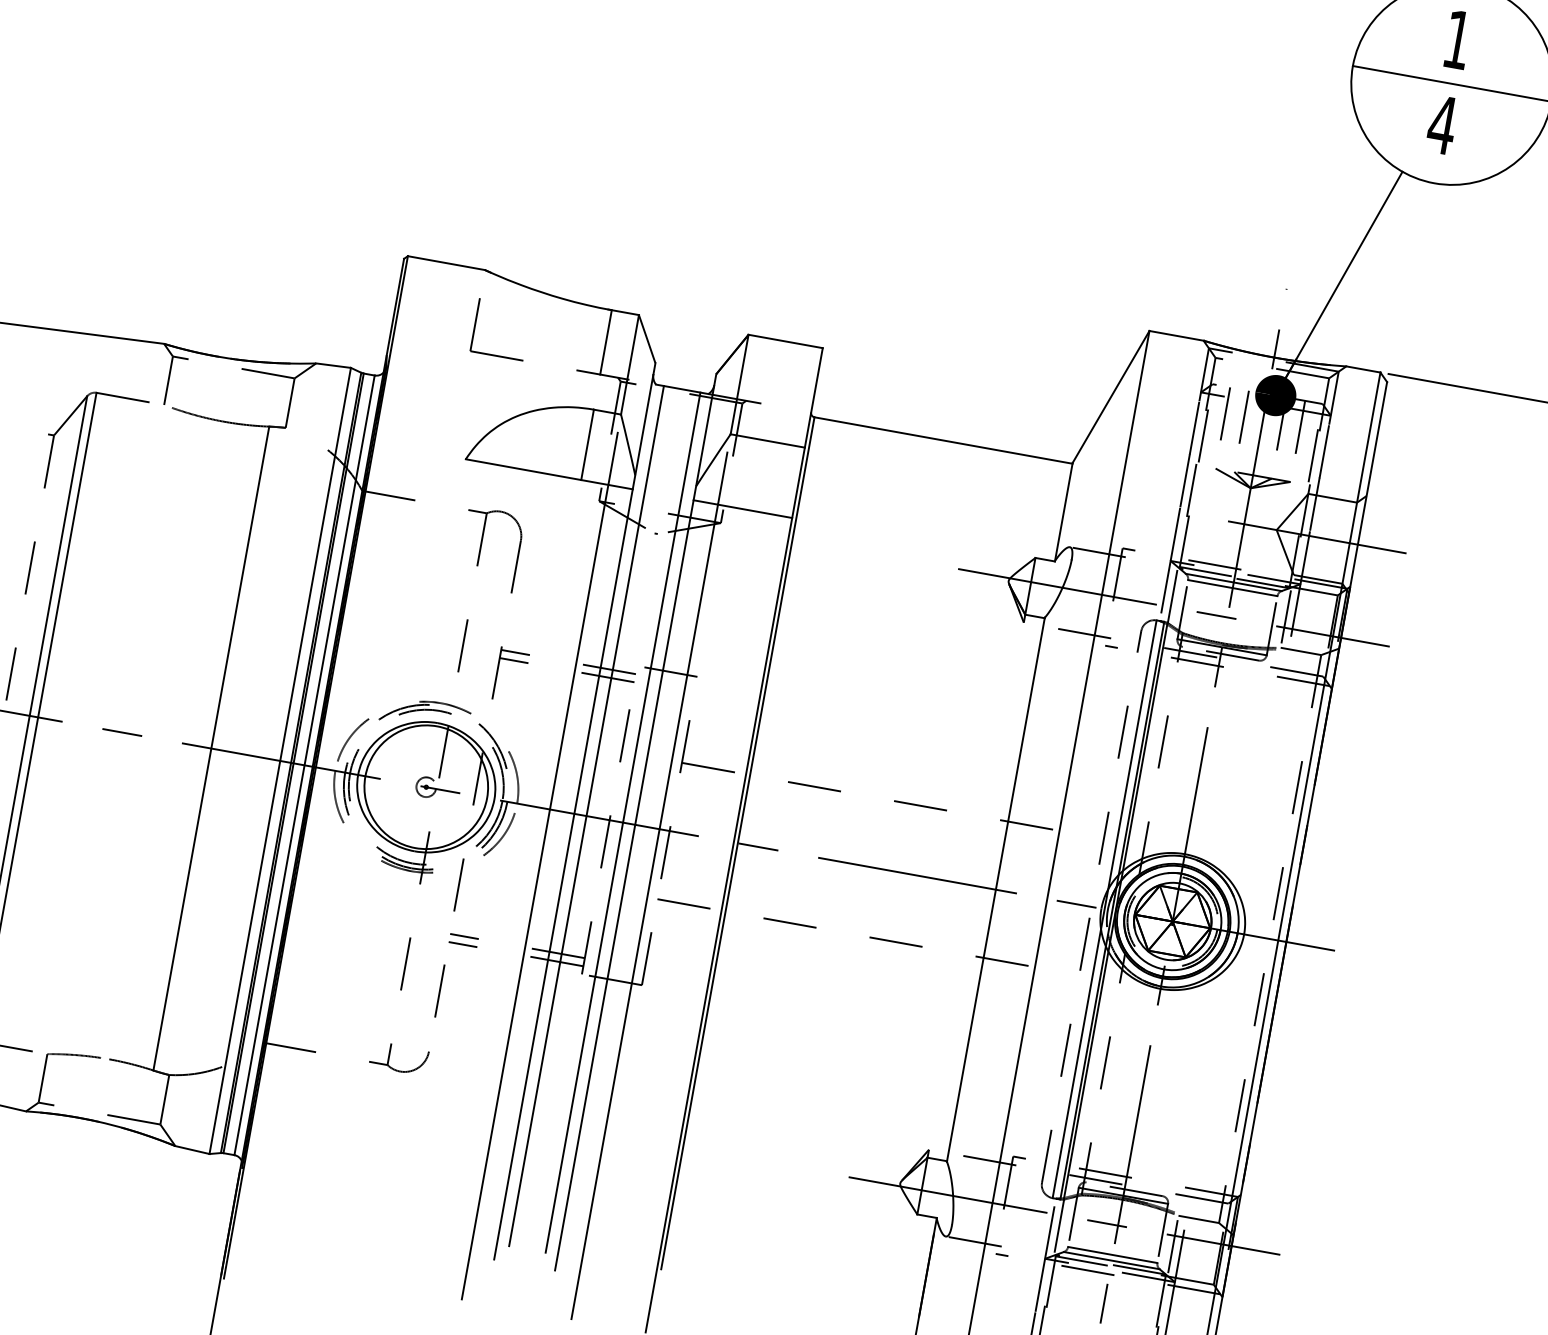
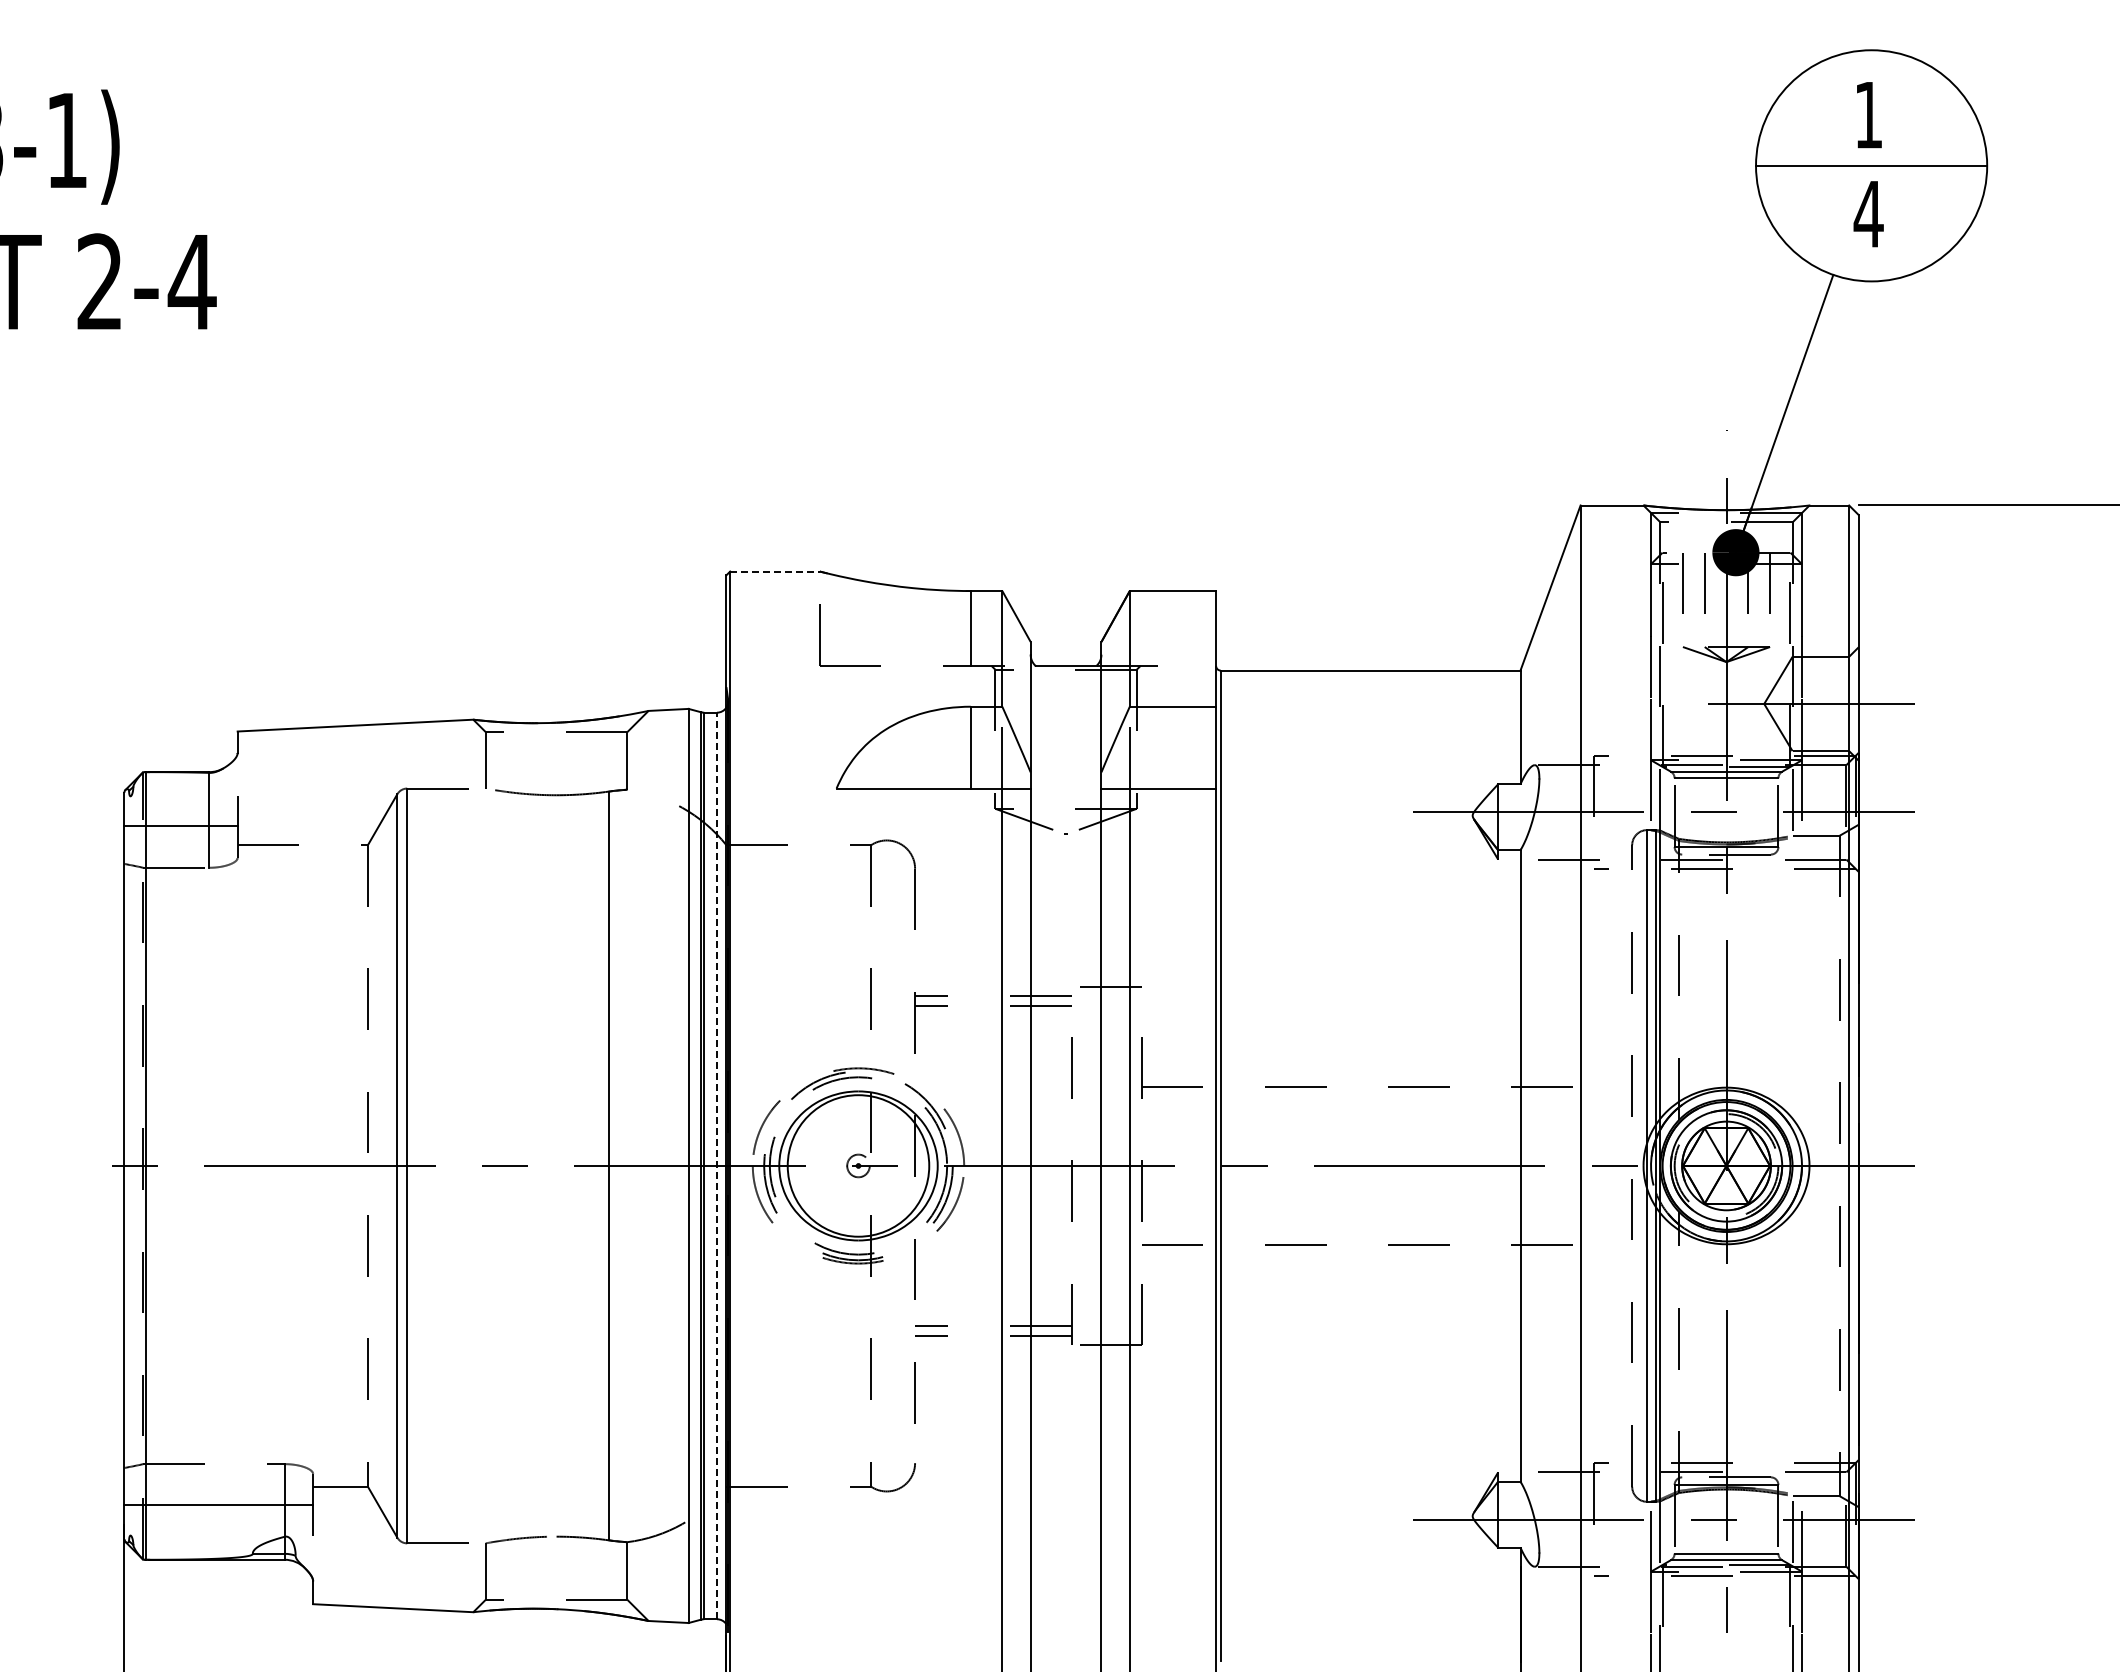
line: (446, 263) -> (775, 571), solid -> dashed
line: (304, 764) -> (716, 1165), solid -> dashed
line: (586, 815) -> (1044, 1165), removed
line: (623, 822) -> (1087, 1165), removed

